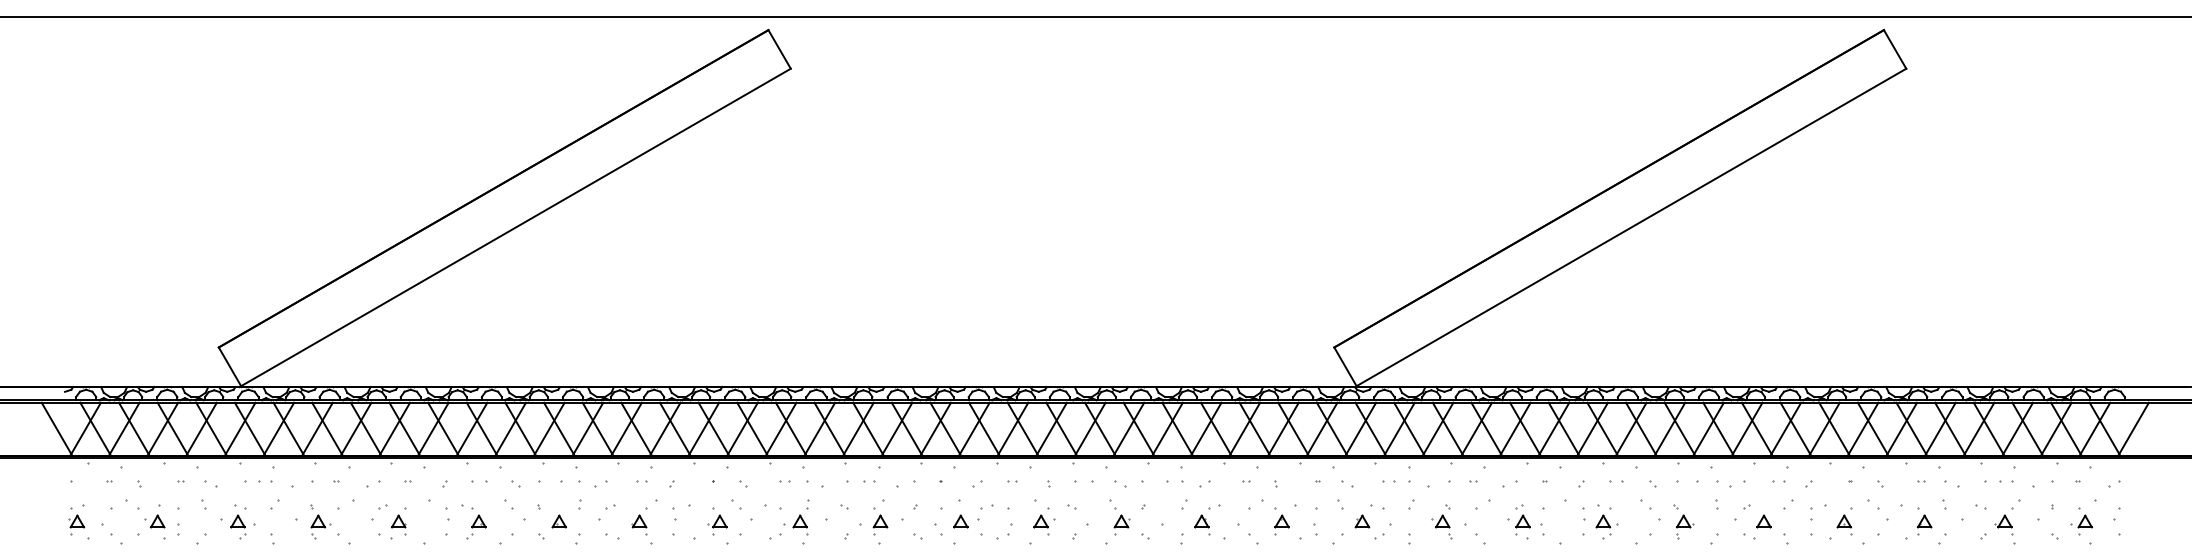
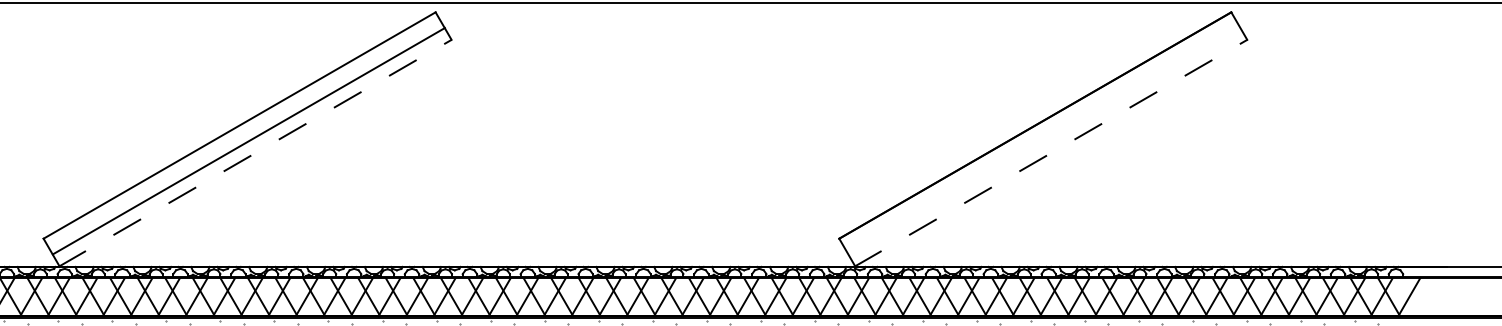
line: (493, 188) -> (248, 140), moved
line: (515, 227) -> (255, 153), solid -> dashed
line: (1631, 227) -> (1051, 153), solid -> dashed

